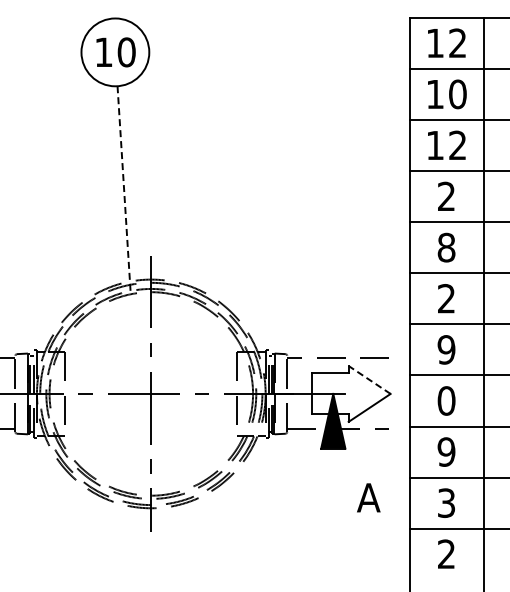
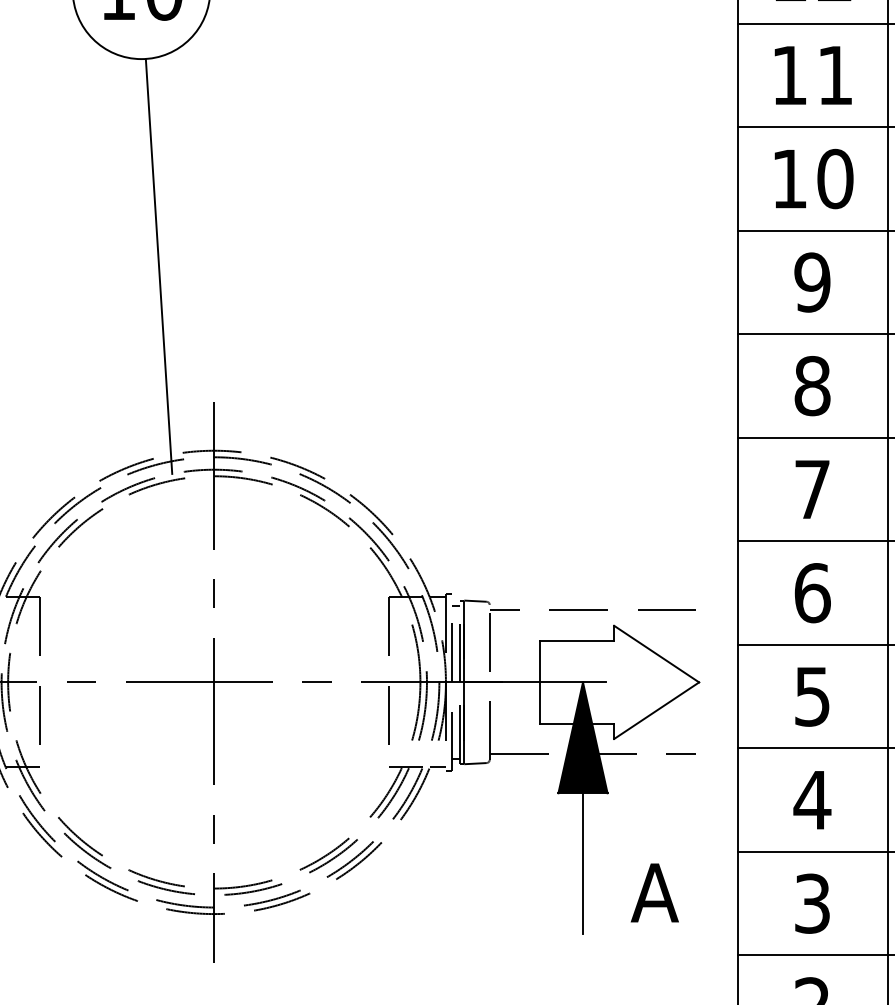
text: (457, 94) -> (834, 75), 10 -> 11
text: (457, 145) -> (834, 179), 12 -> 10
line: (124, 188) -> (159, 266), dashed -> solid
text: (446, 196) -> (812, 282), 2 -> 9
text: (446, 298) -> (812, 489), 2 -> 7
text: (446, 349) -> (812, 592), 9 -> 6
line: (369, 379) -> (656, 653), dashed -> solid
text: (446, 400) -> (812, 695), 0 -> 5
text: (446, 451) -> (812, 799), 9 -> 4
line: (333, 483) -> (583, 863), added

